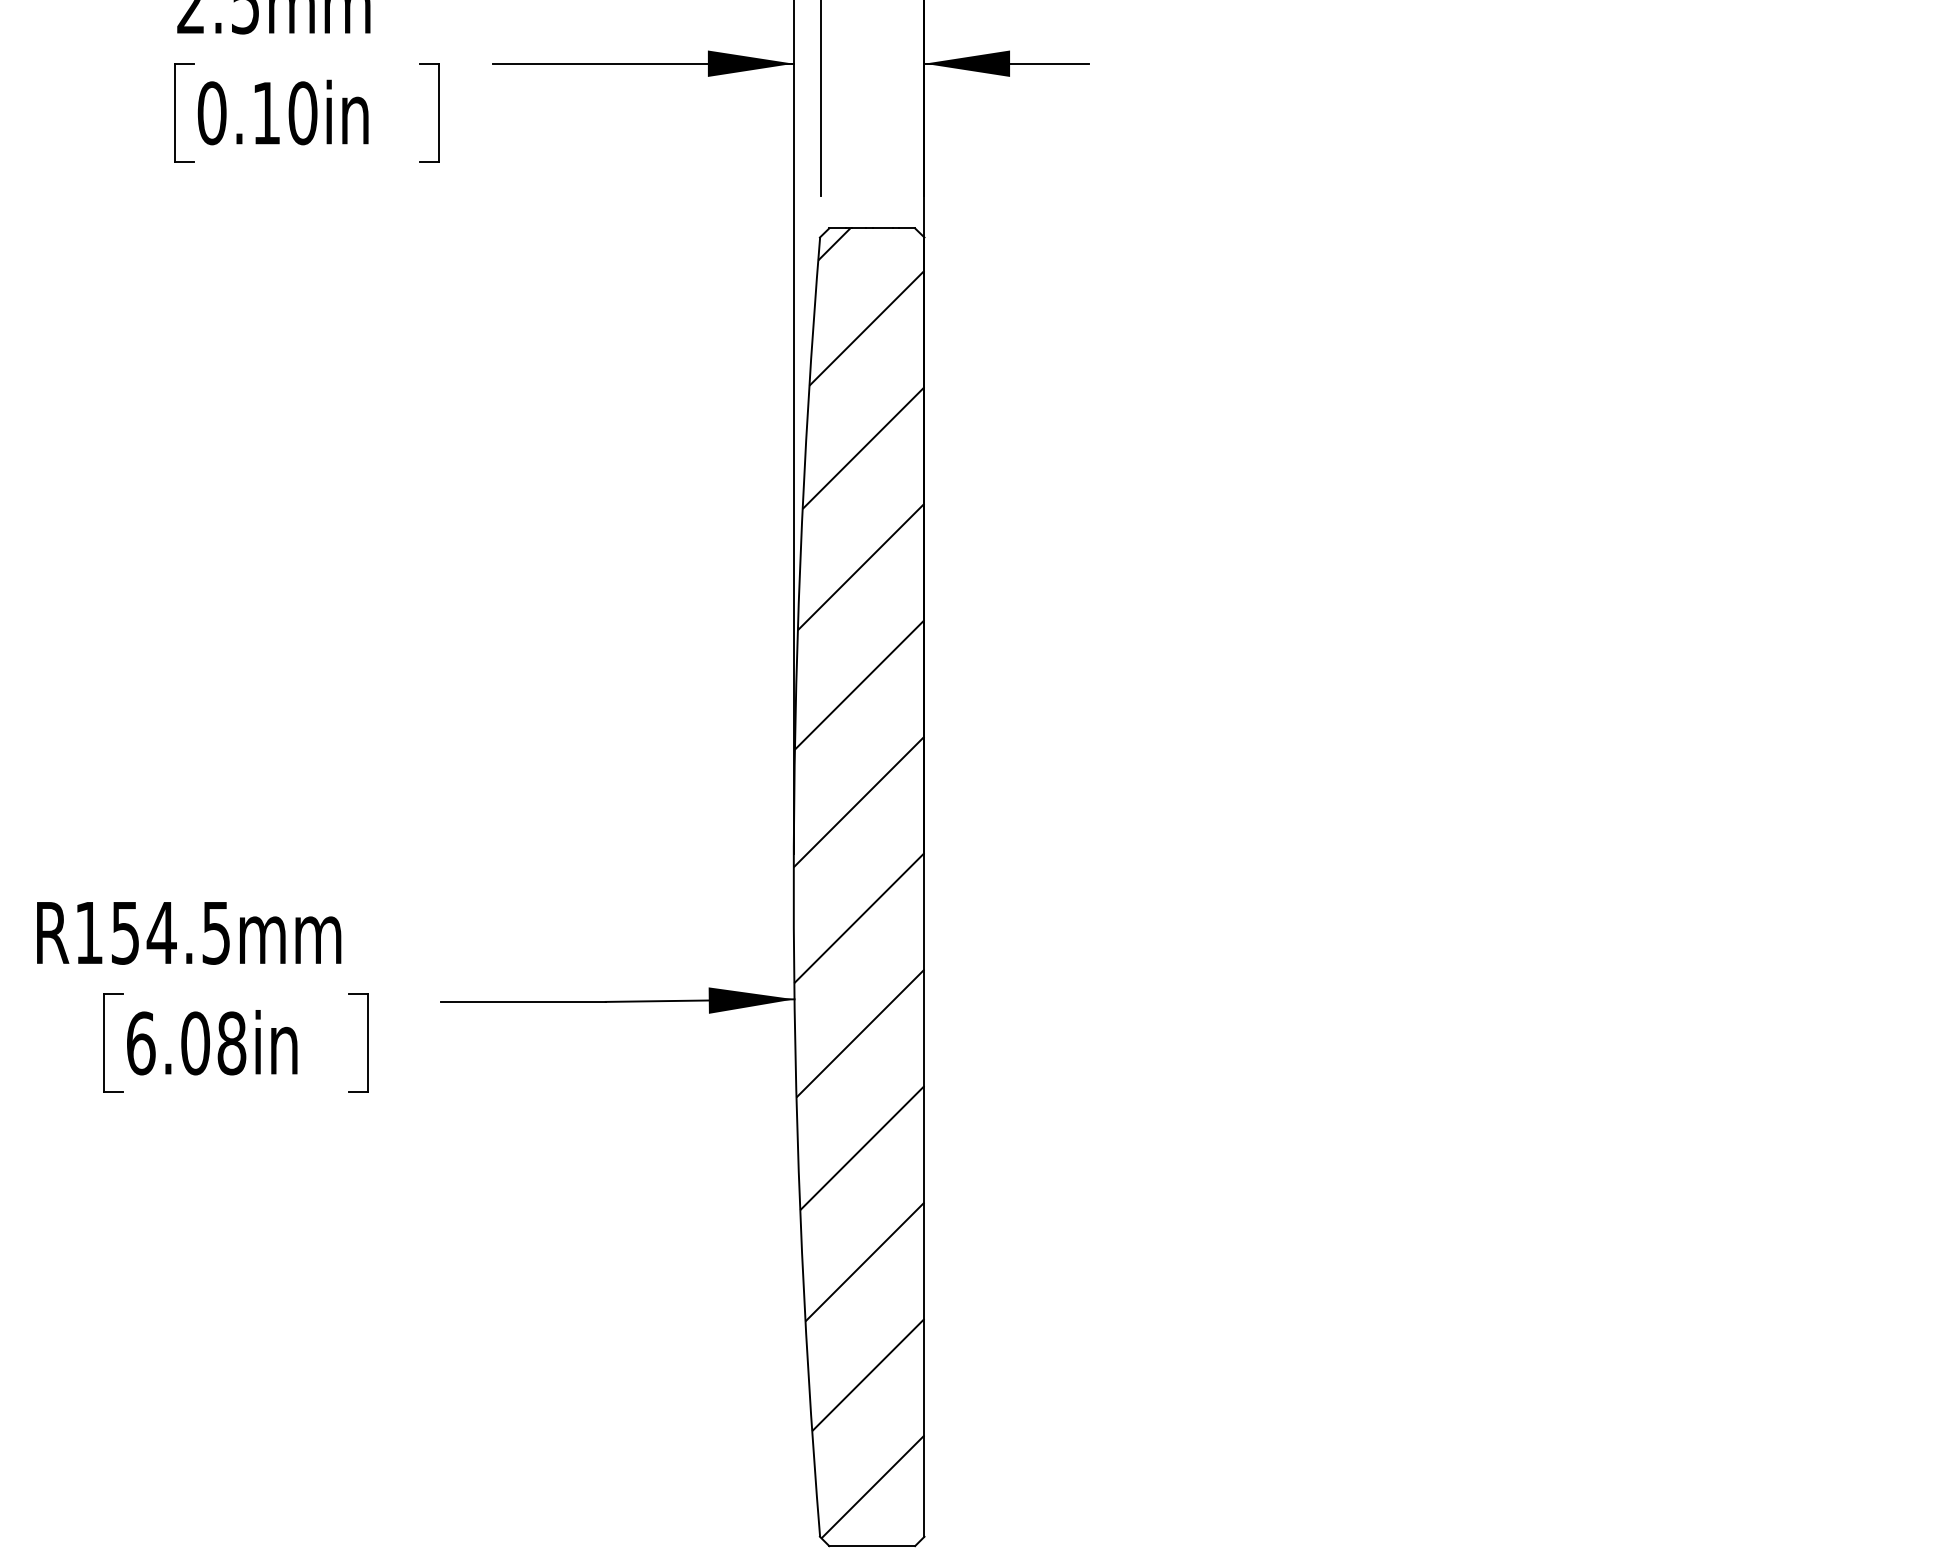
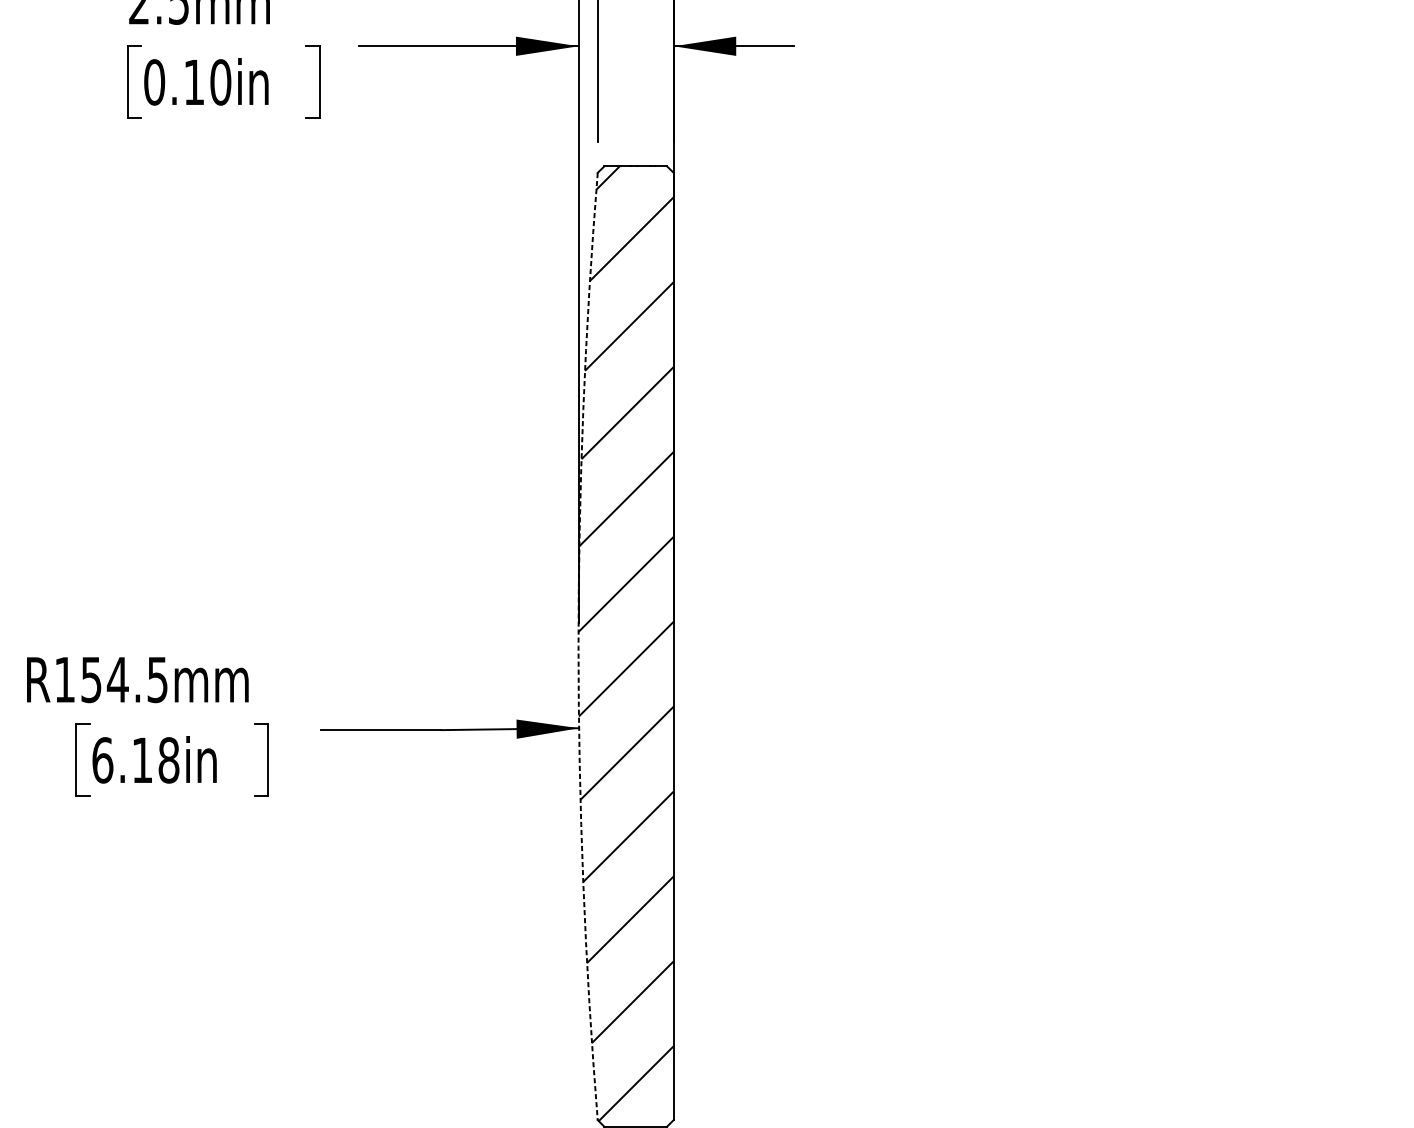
arc: (793, 887) -> (578, 646), solid -> dashed
text: (195, 1043) -> (142, 760), 6.08in -> 6.18in

